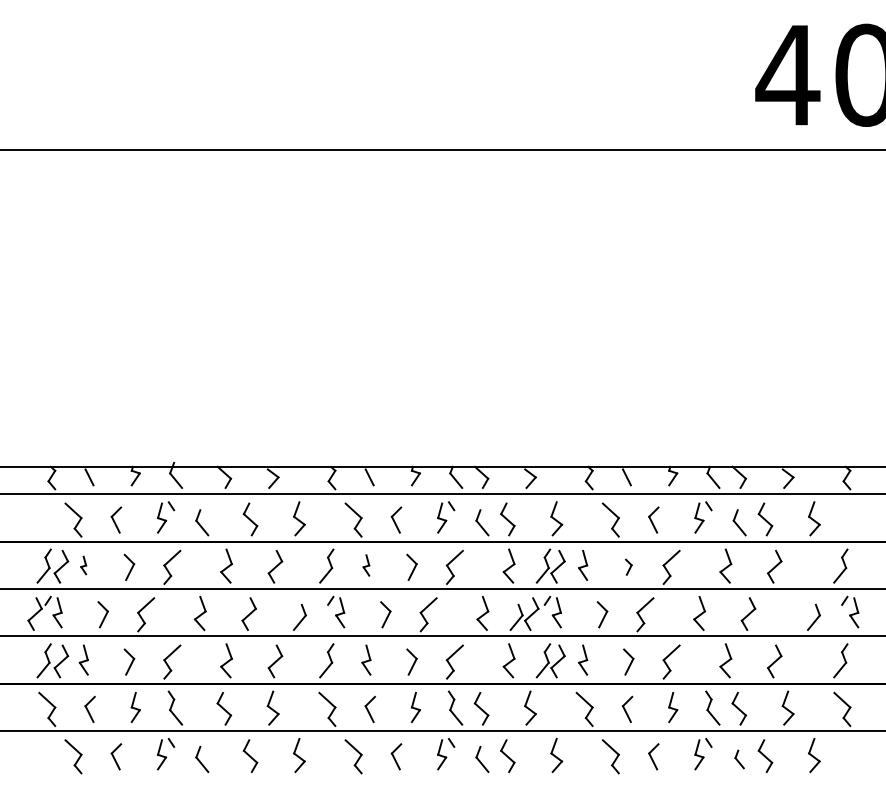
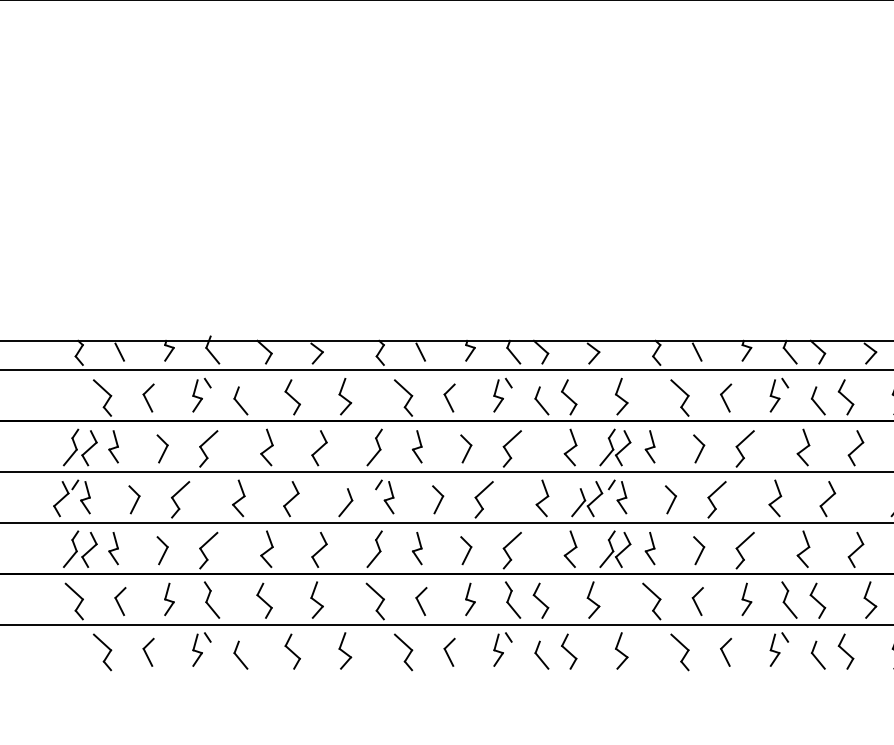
part: (83, 565) -> (113, 446), size x1.67
part: (366, 565) -> (417, 446), size x1.43
part: (628, 566) -> (698, 447), size x1.67
part: (739, 759) -> (818, 655), size x1.43

